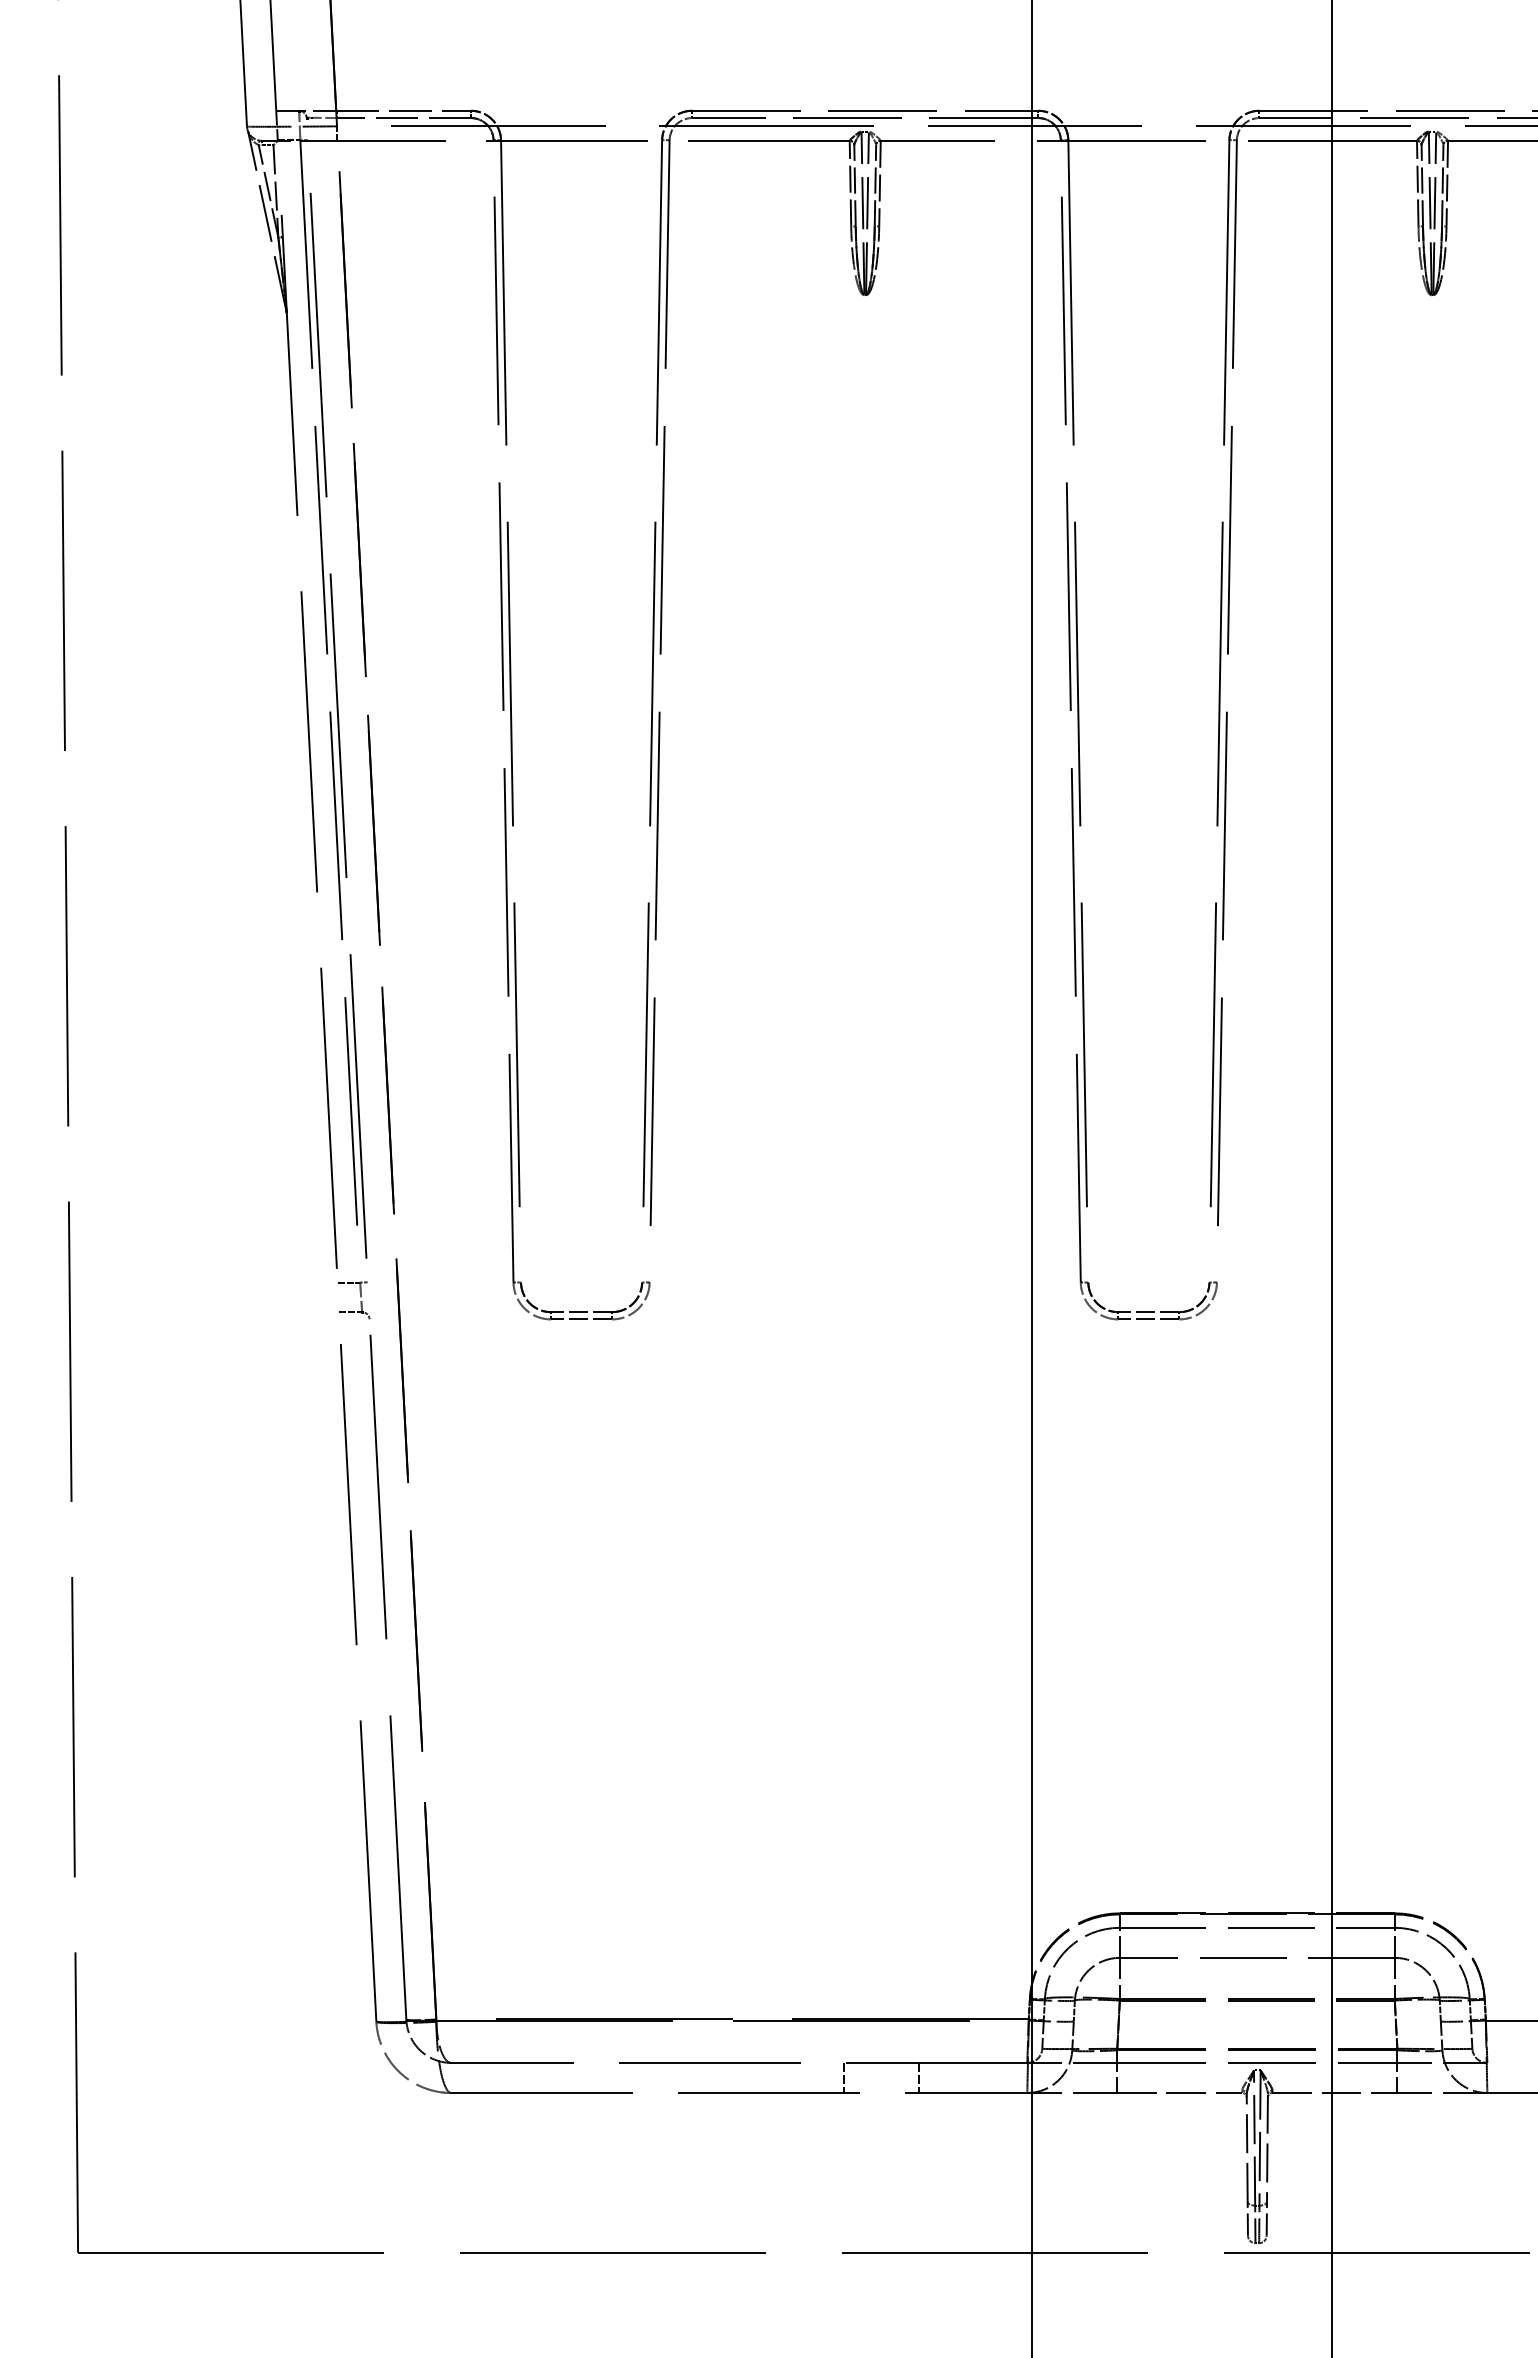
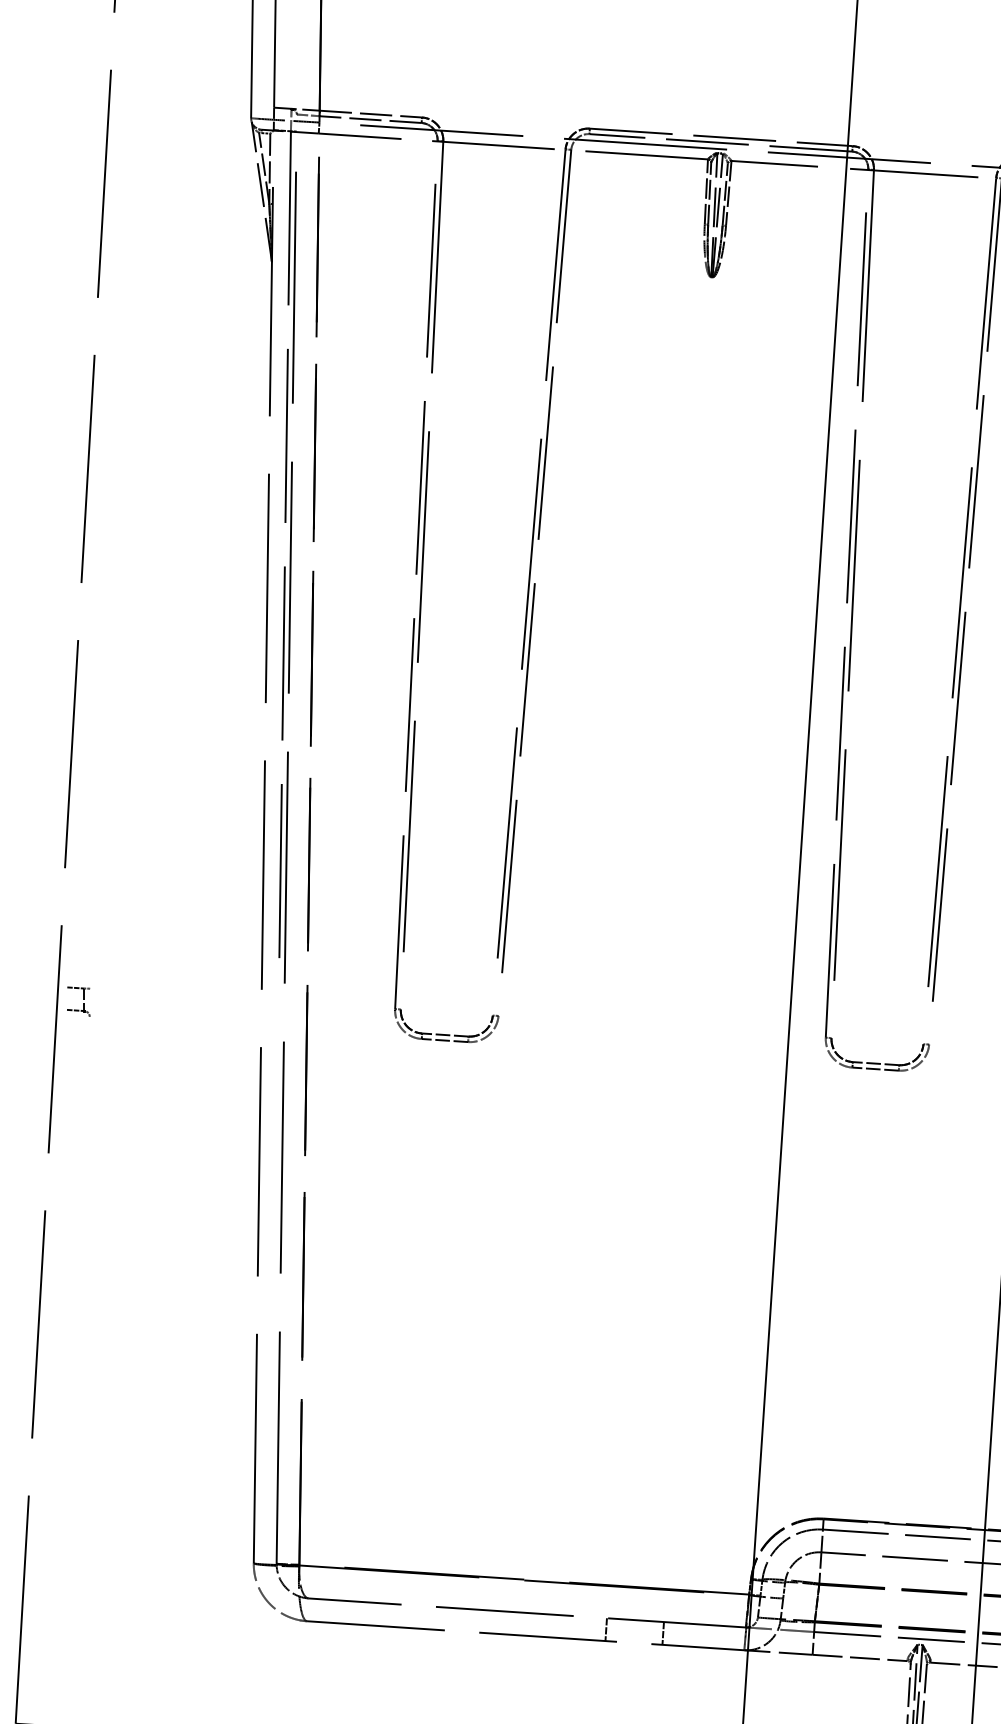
part: (360, 1301) -> (83, 1002), moved

